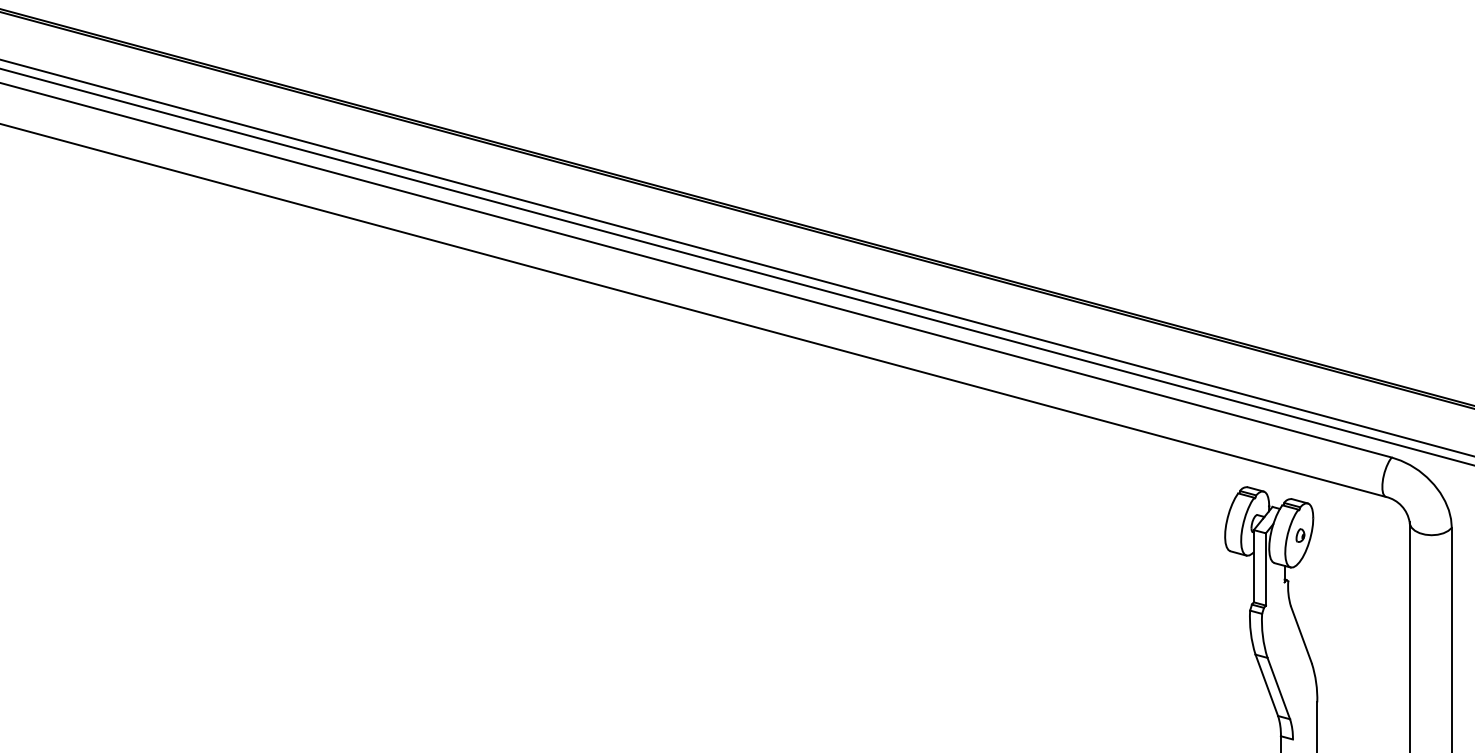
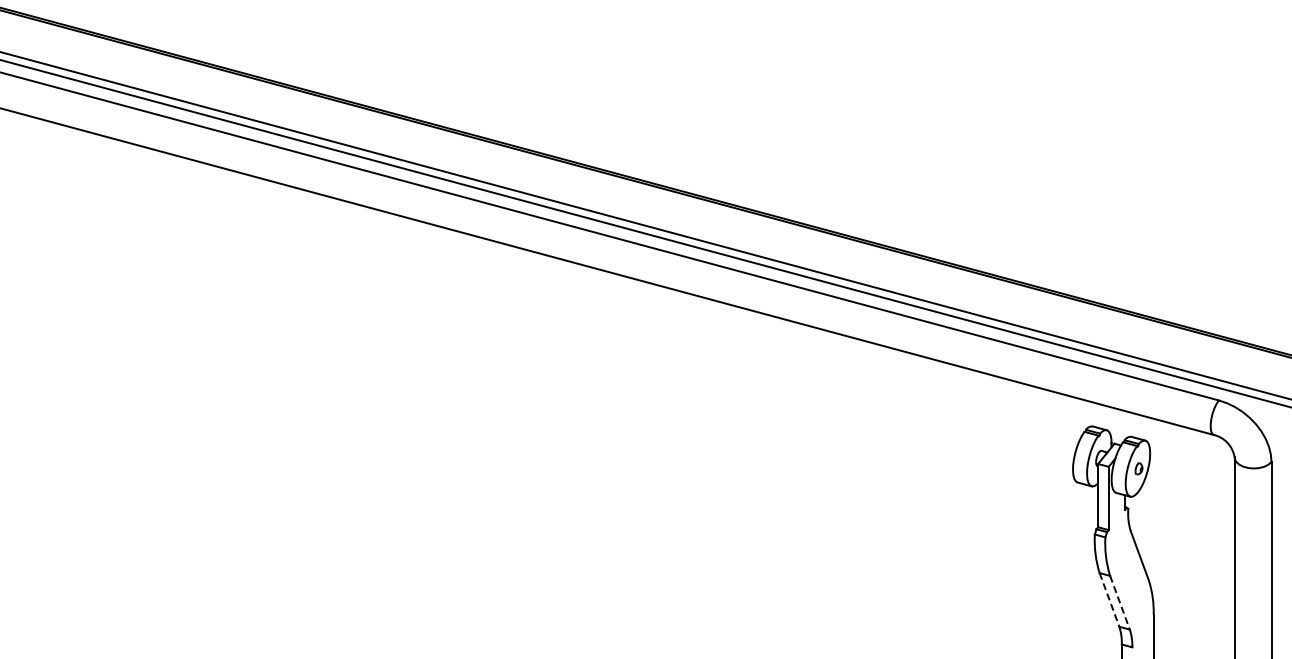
line: (1266, 684) -> (1109, 599), solid -> dashed
line: (1279, 688) -> (1120, 602), solid -> dashed

